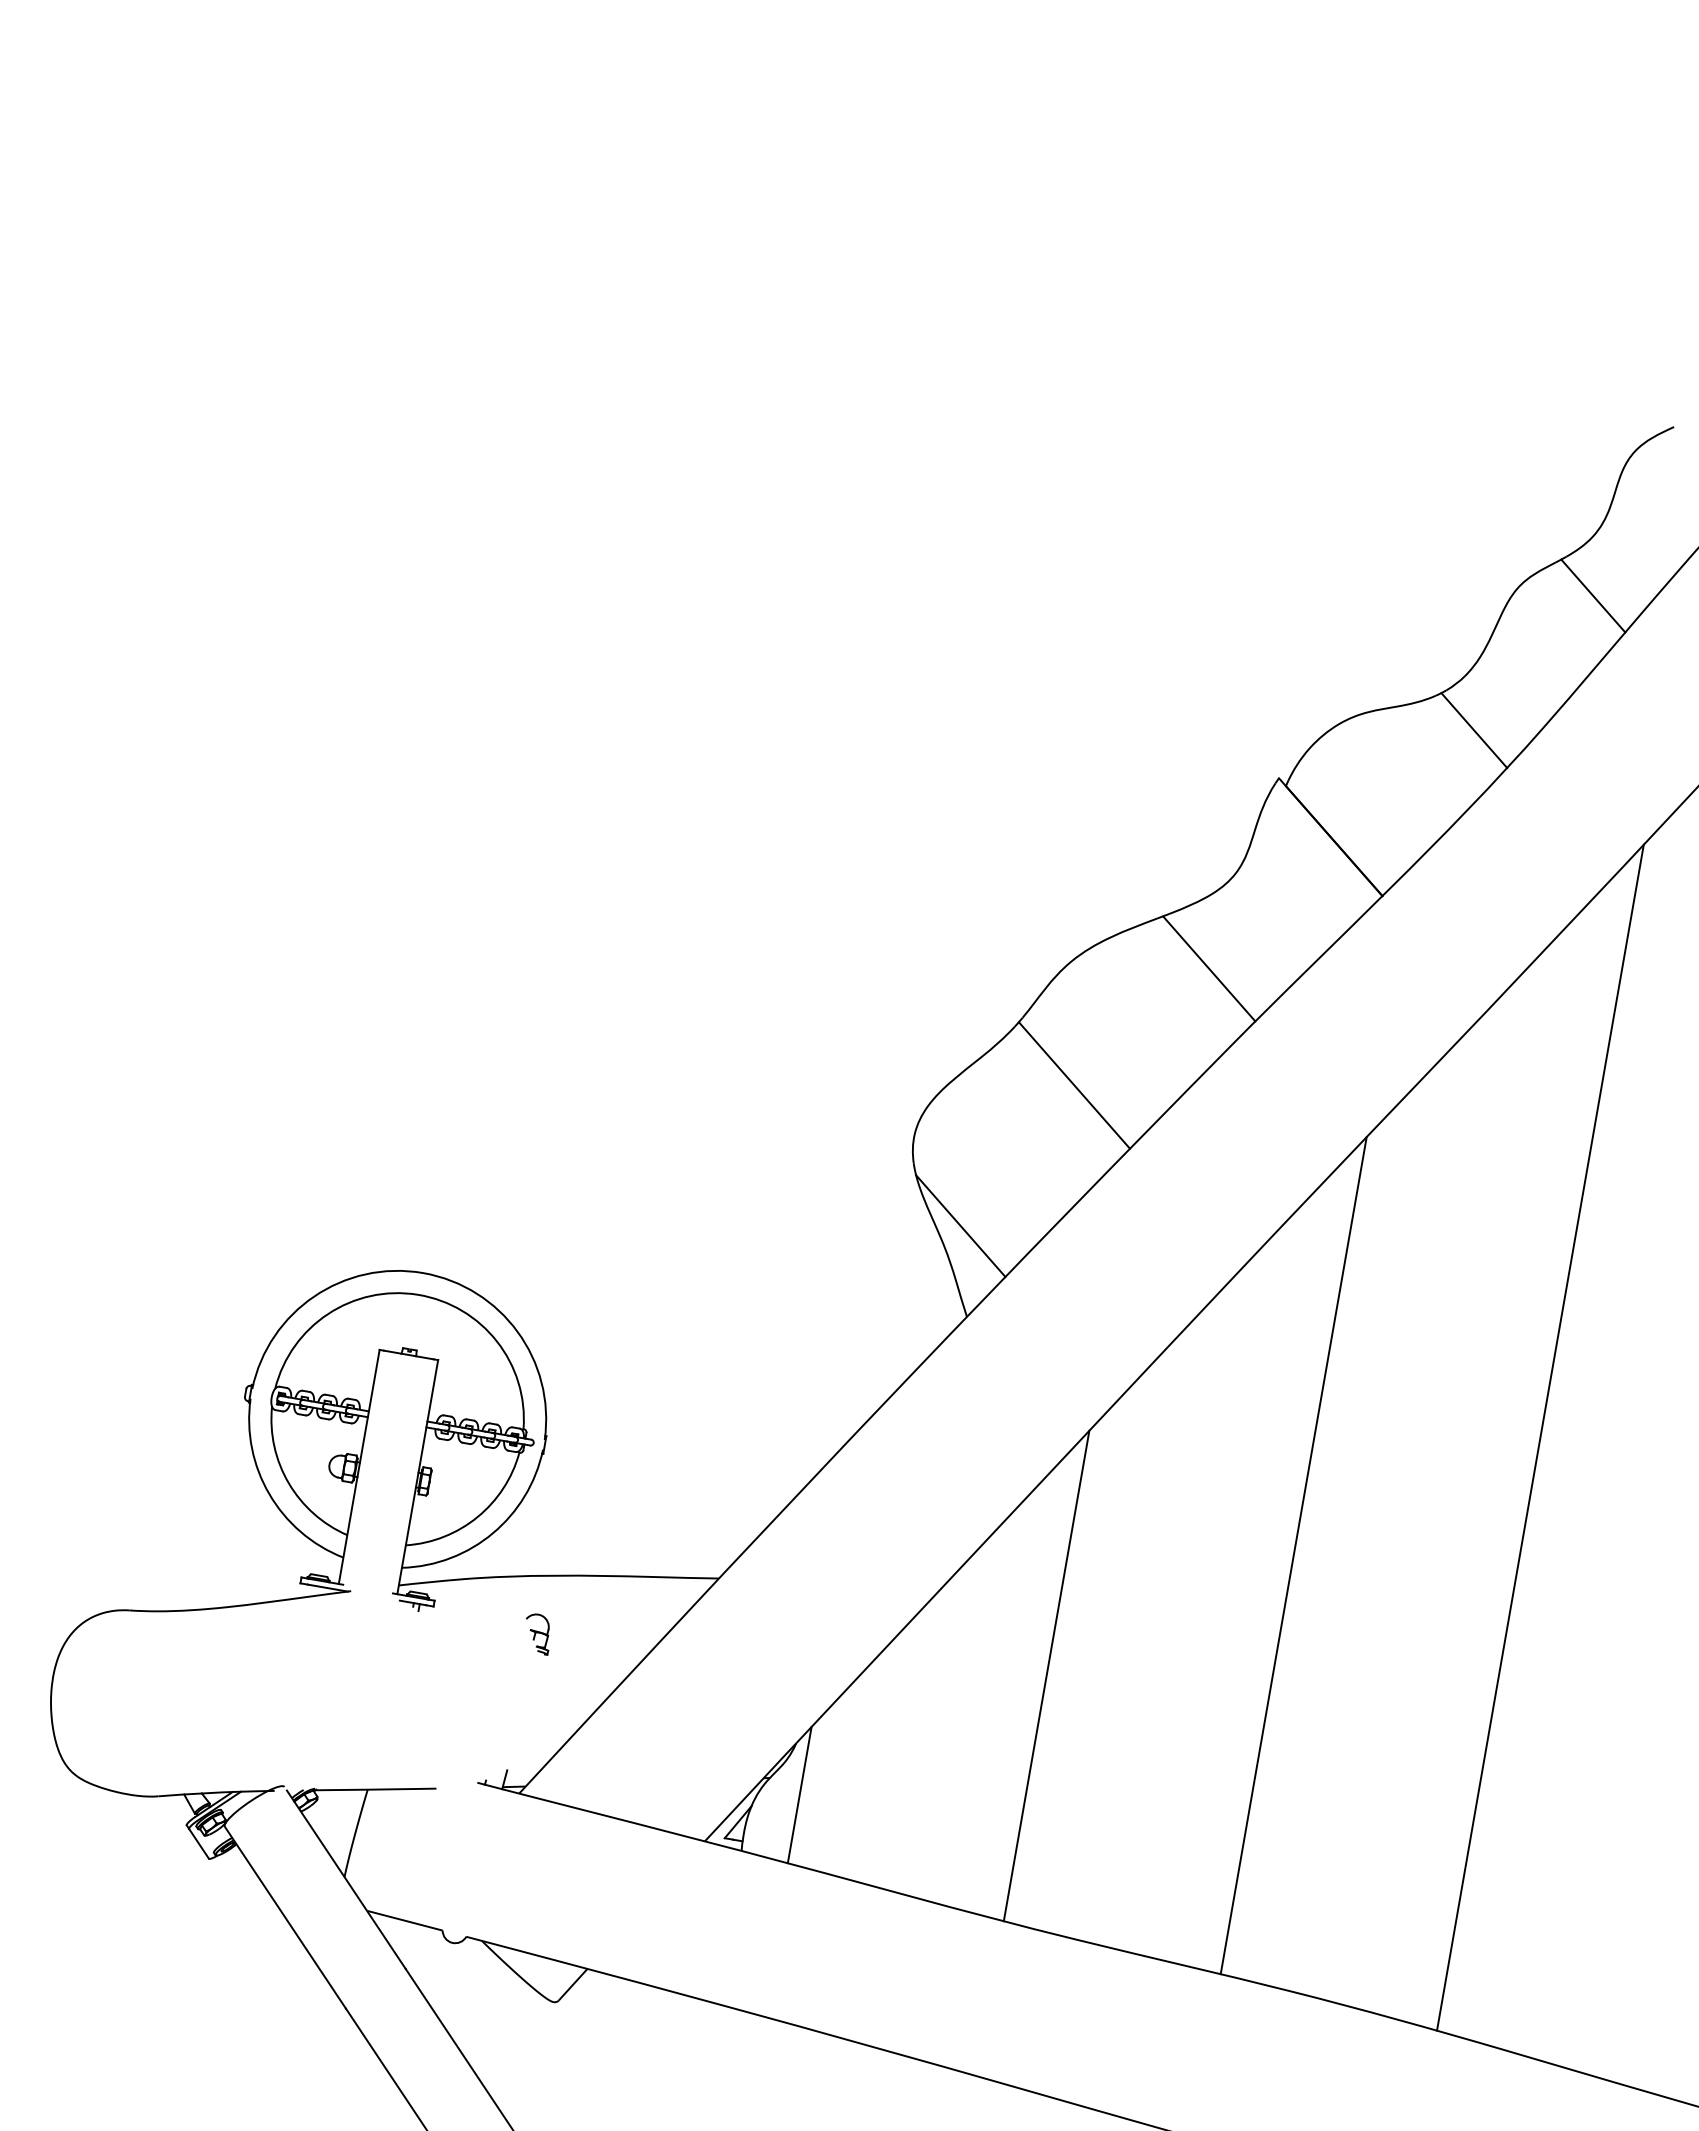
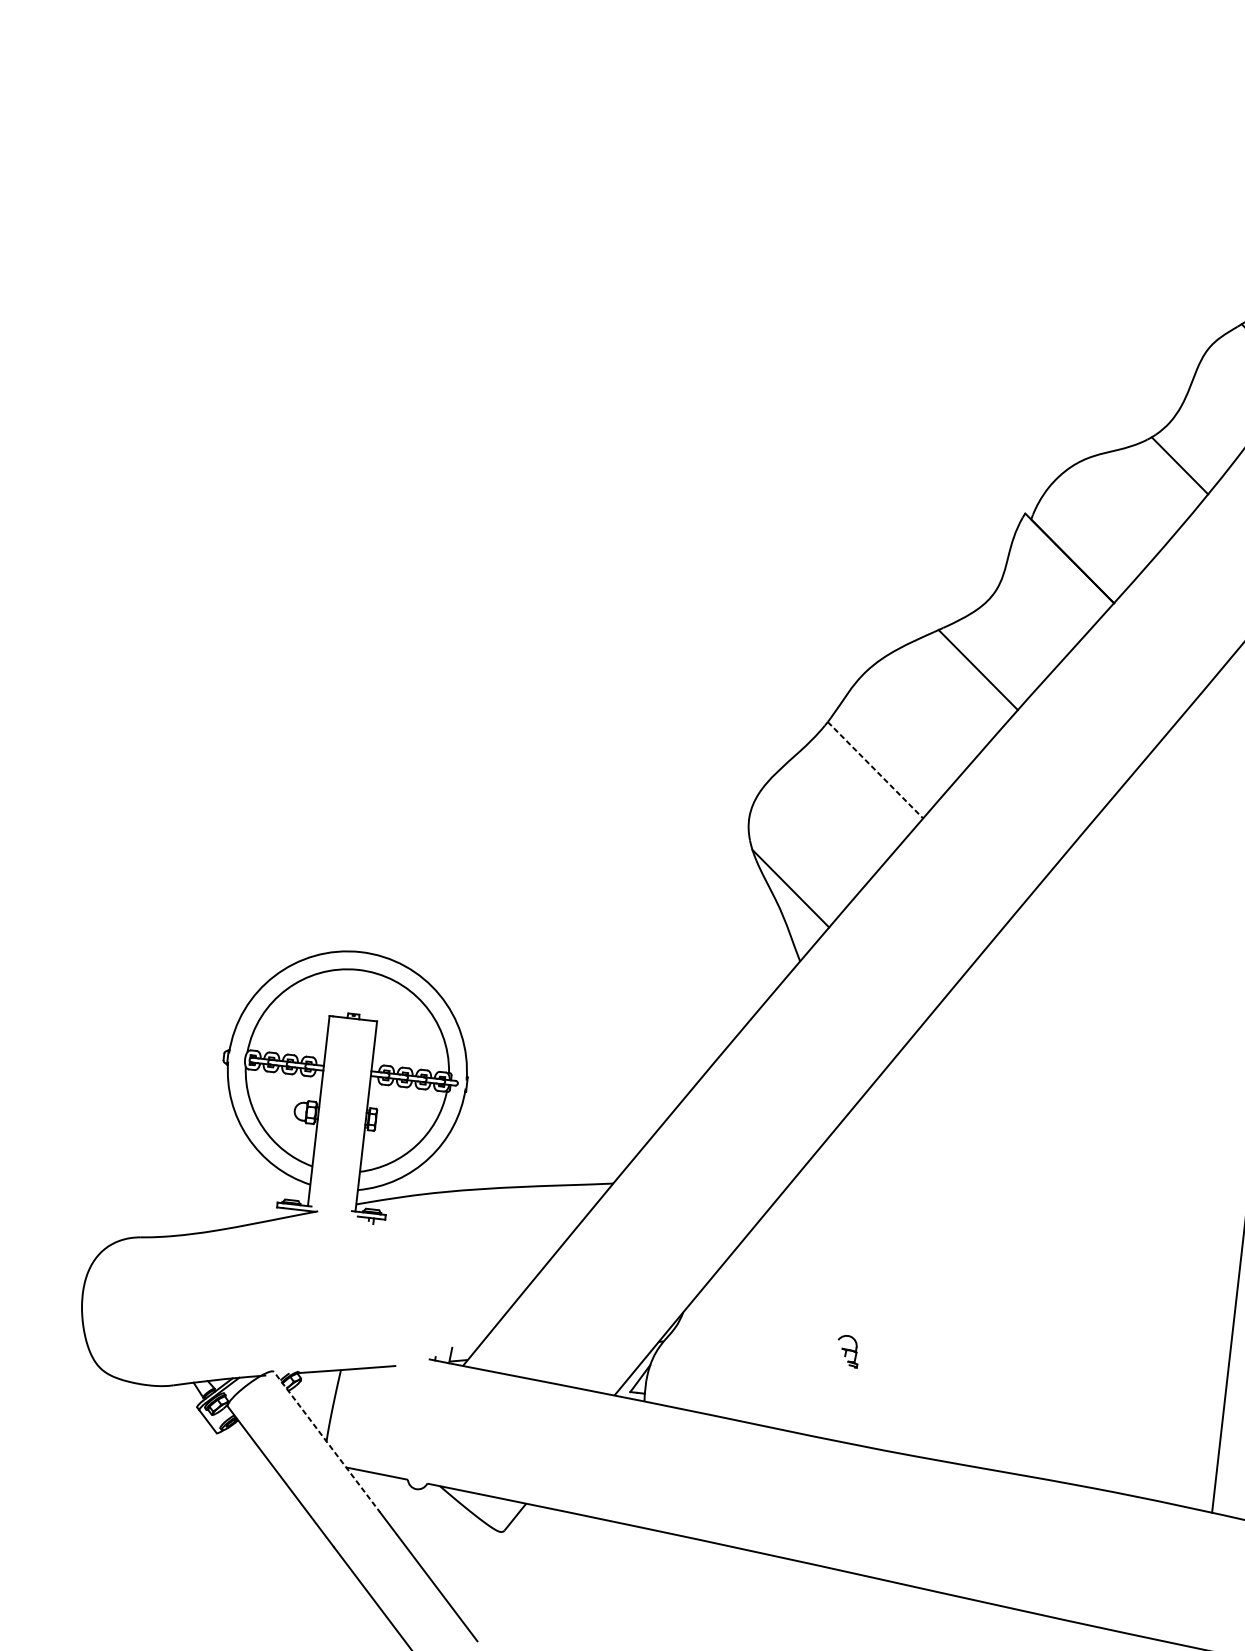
line: (1074, 1085) -> (875, 770), solid -> dashed
line: (1293, 1555) -> (1074, 1137), removed
part: (537, 1634) -> (847, 1351), moved
line: (1046, 1675) -> (881, 1245), removed
line: (799, 1794) -> (688, 1353), removed
line: (346, 1880) -> (328, 1444), solid -> dashed

